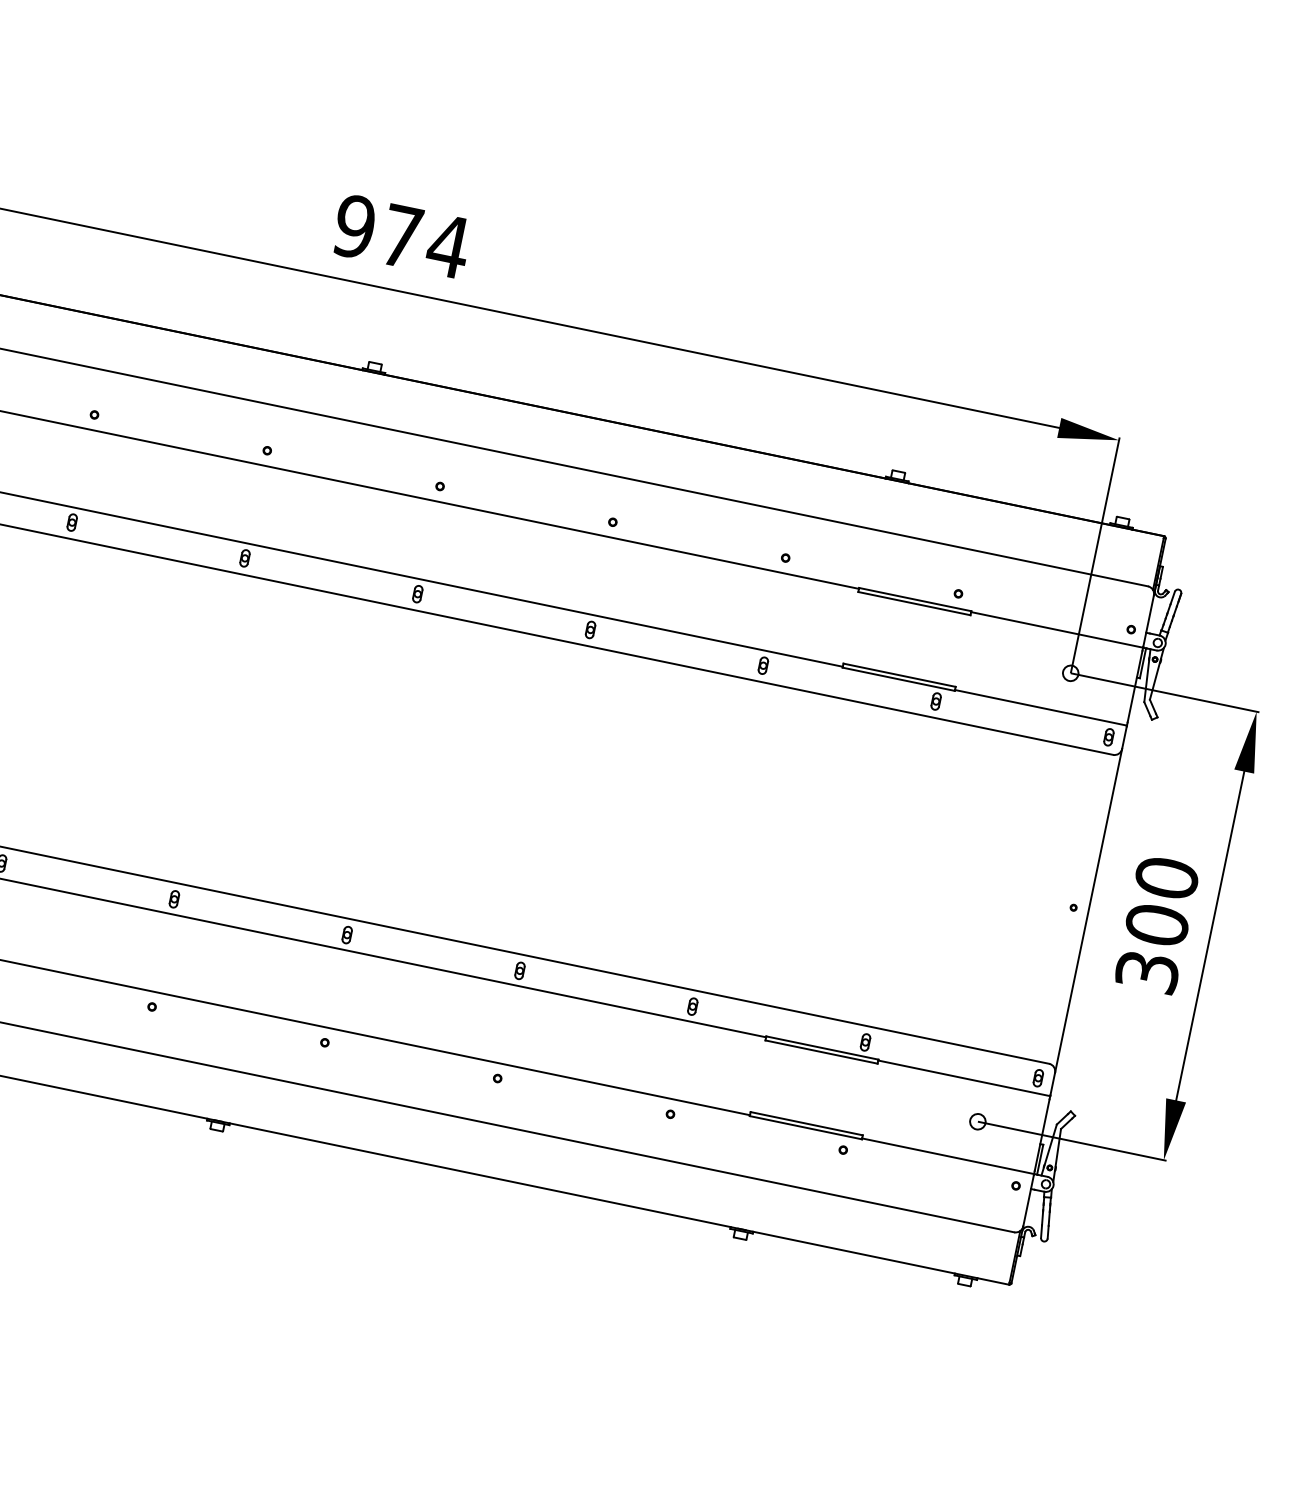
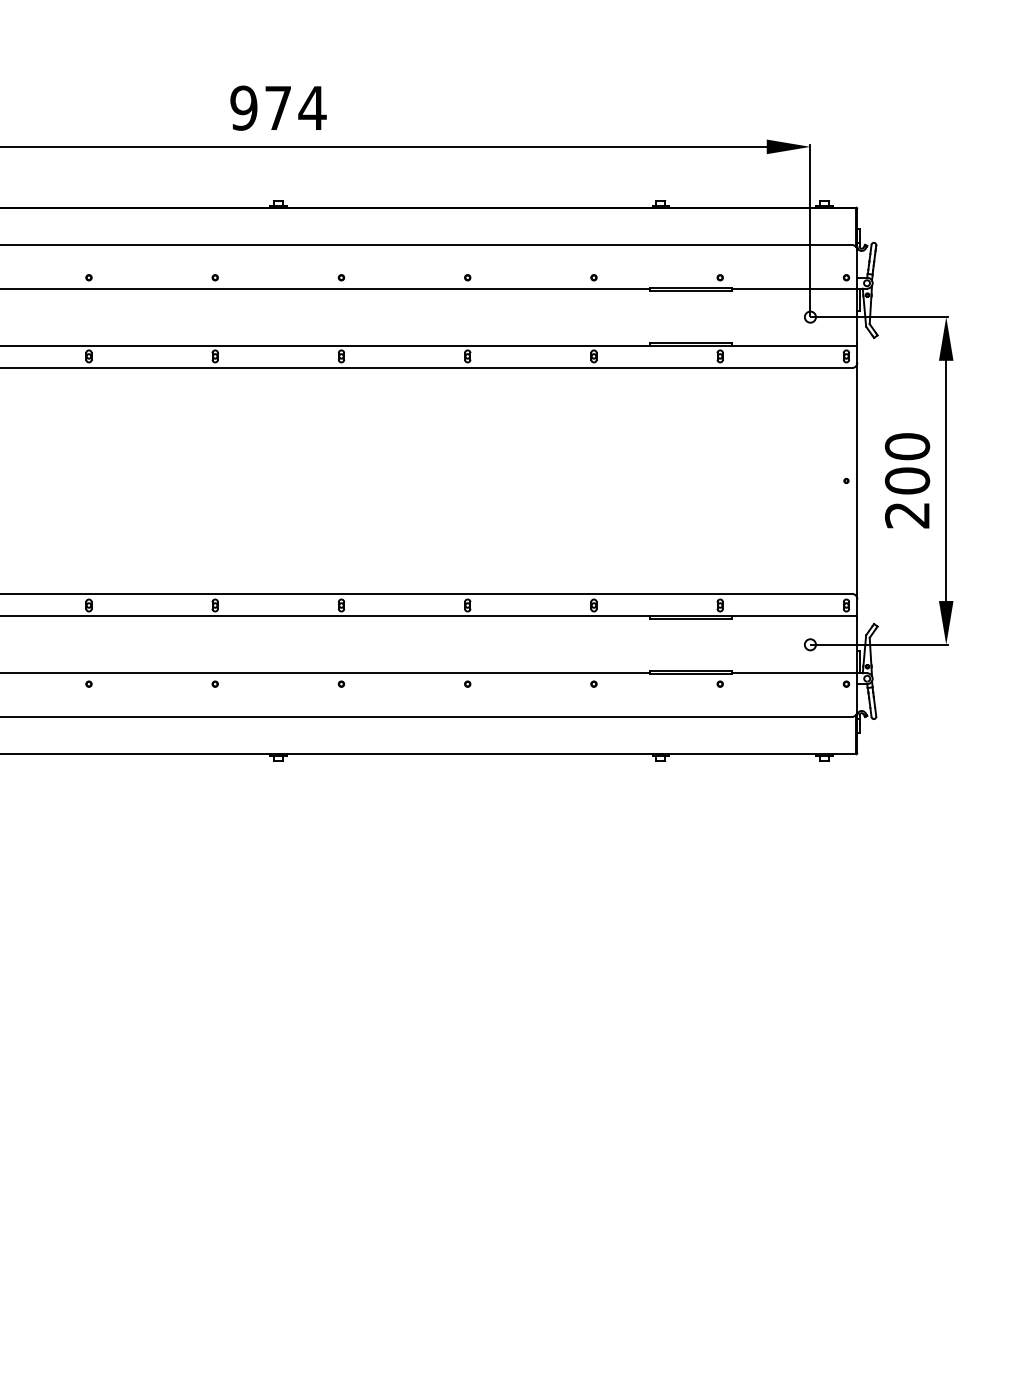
text: (1147, 972) -> (907, 515), 300 -> 200

